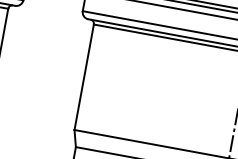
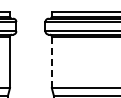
line: (83, 77) -> (51, 62), solid -> dashed

